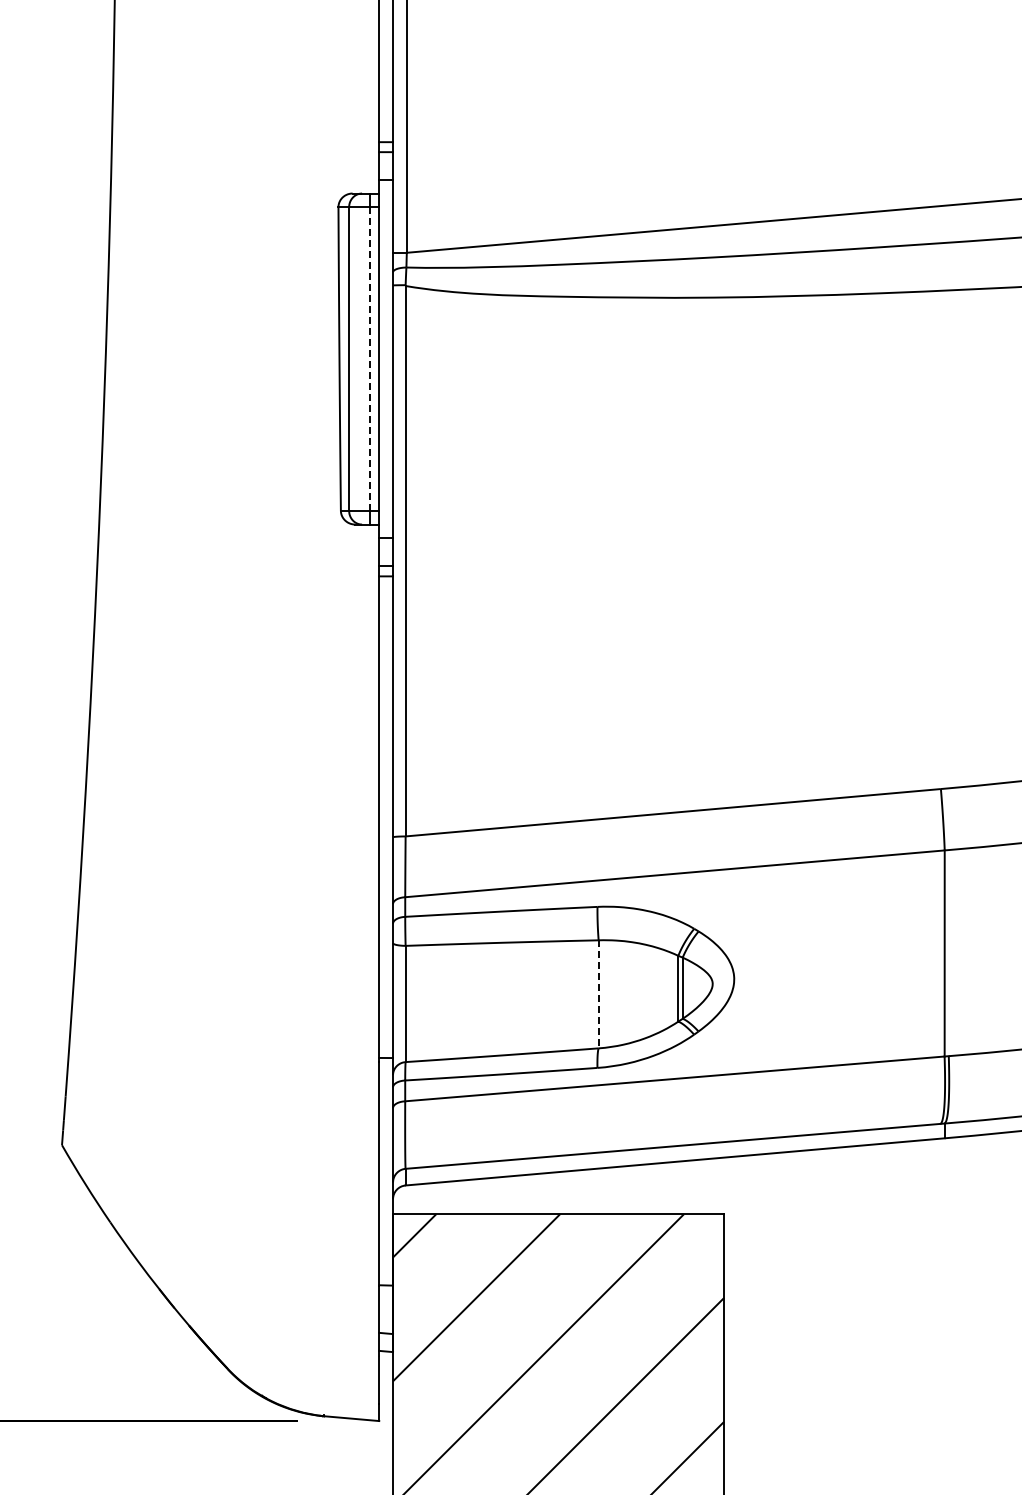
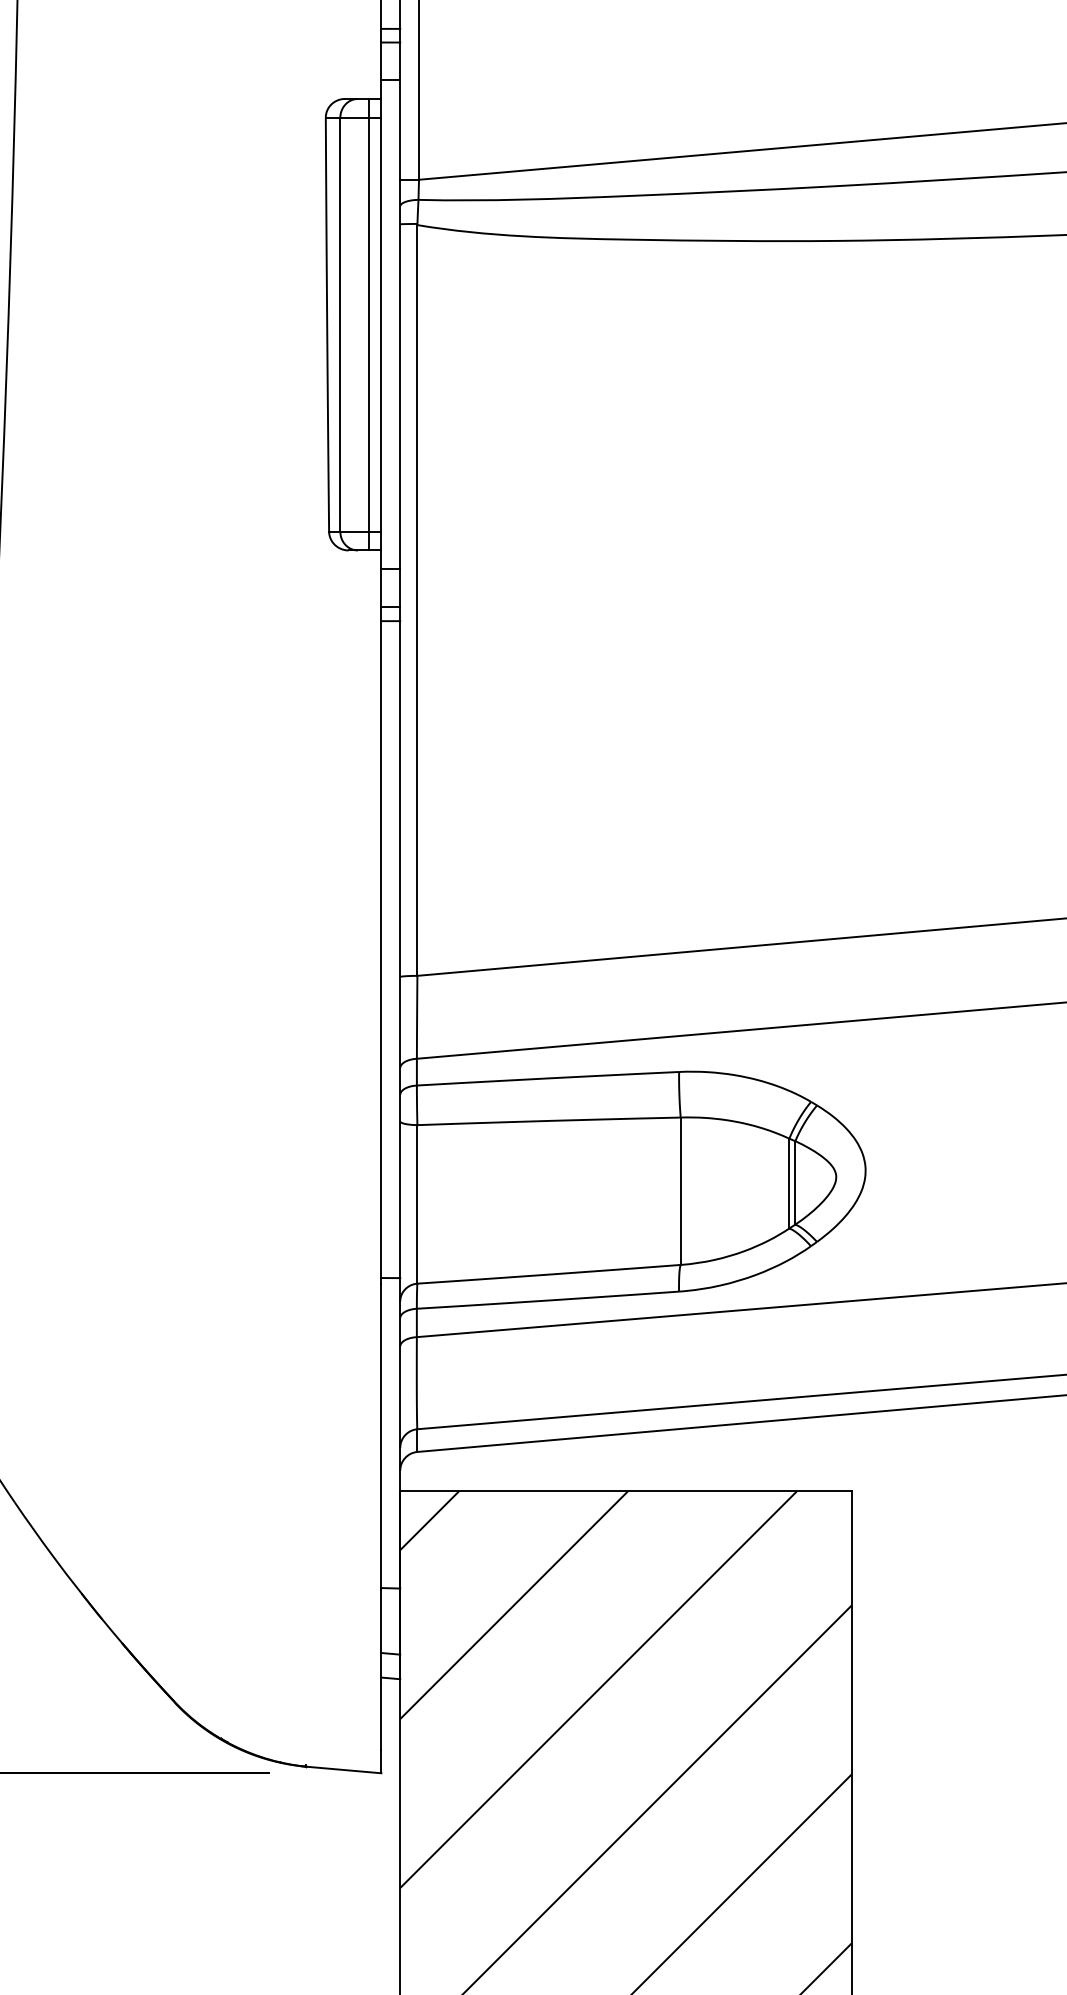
line: (369, 359) -> (368, 325), dashed -> solid
line: (598, 994) -> (680, 1191), dashed -> solid

